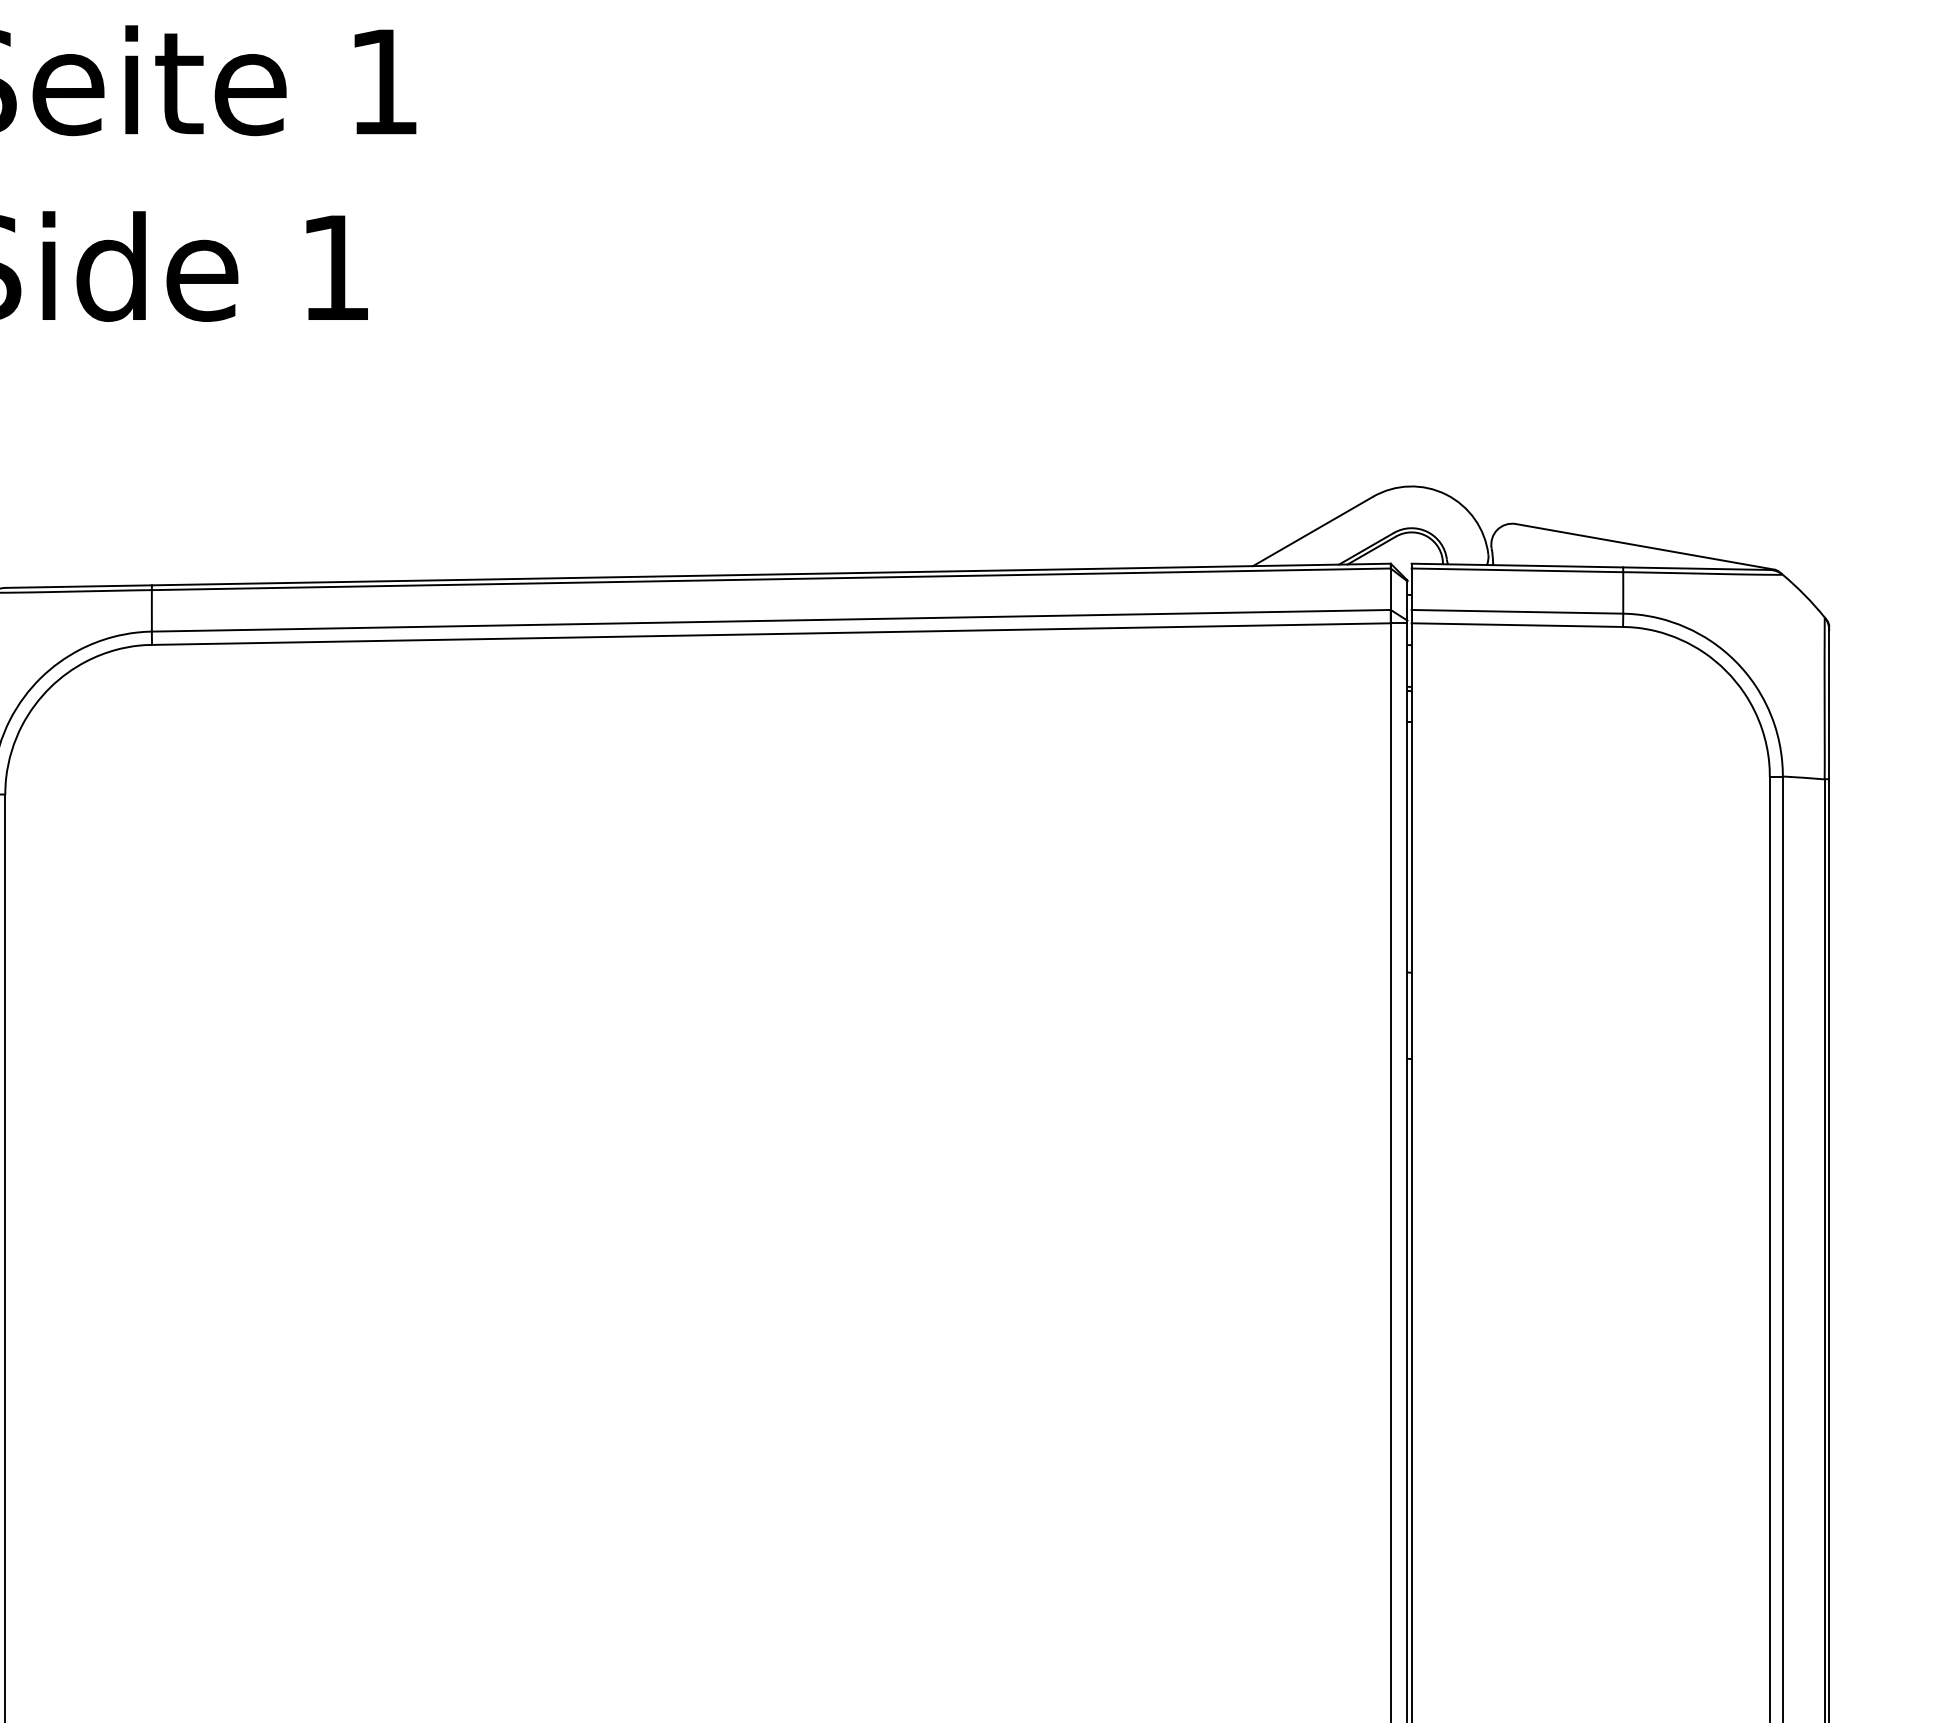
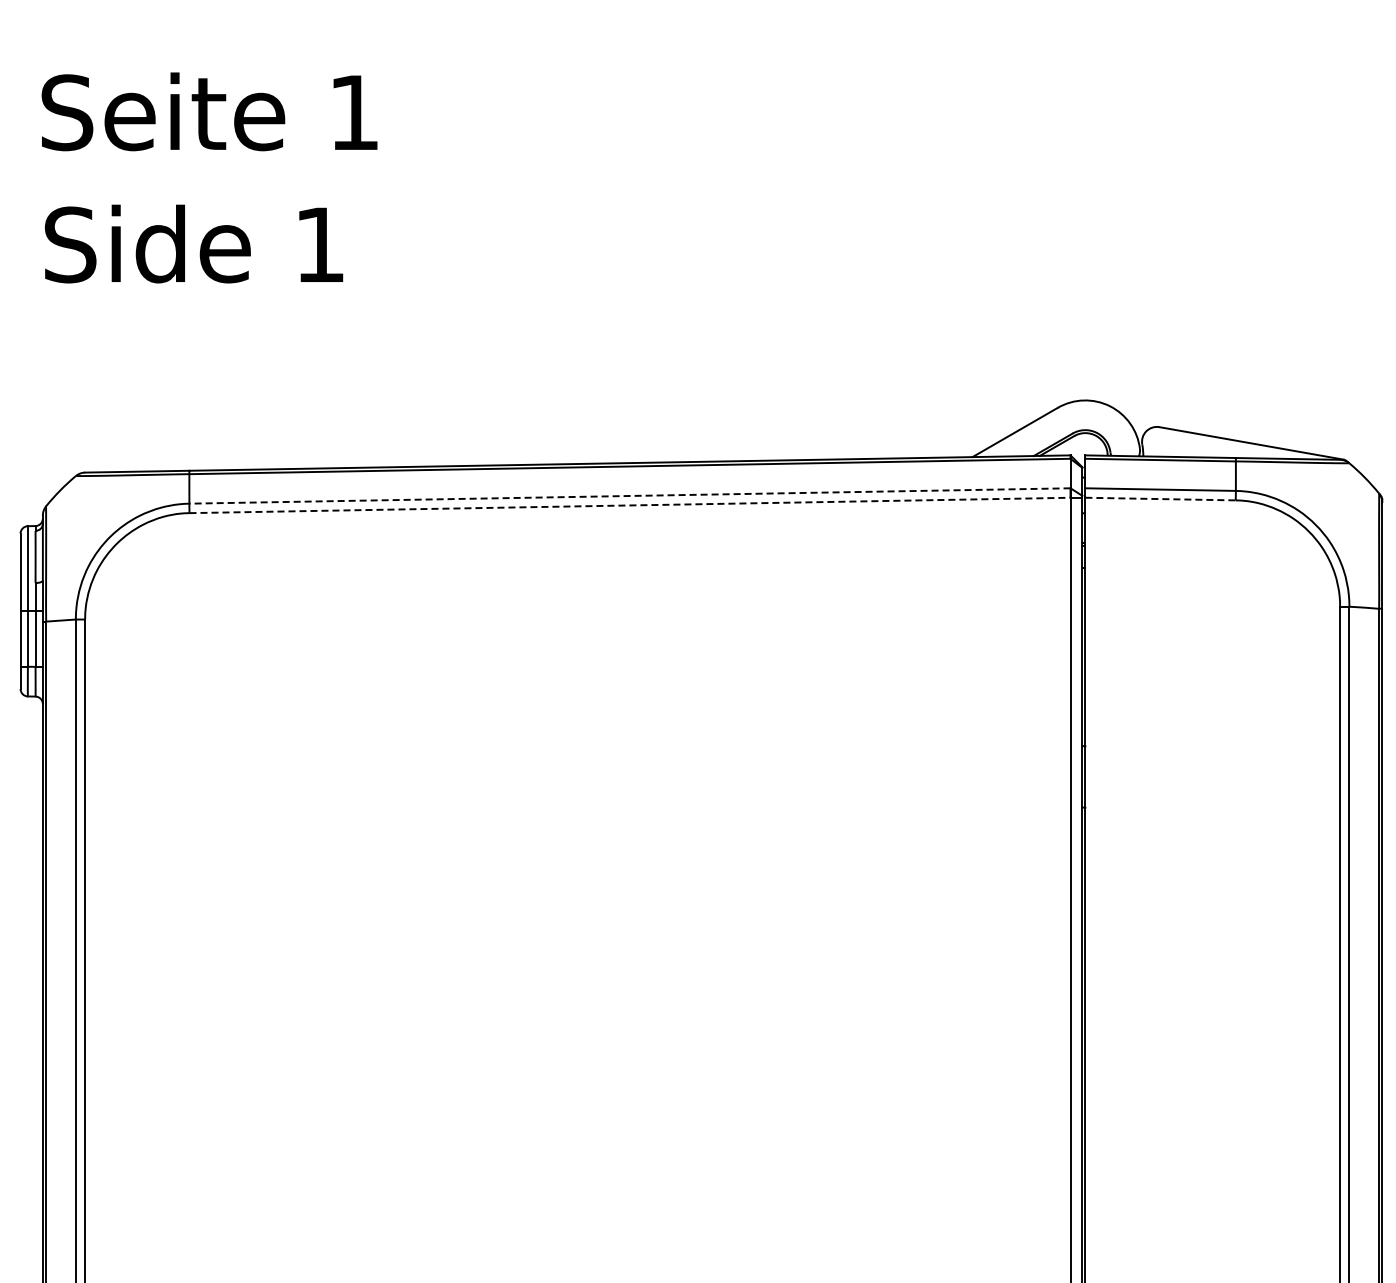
line: (770, 620) -> (629, 495), solid -> dashed
line: (1518, 625) -> (1161, 499), solid -> dashed
line: (772, 634) -> (630, 505), solid -> dashed

